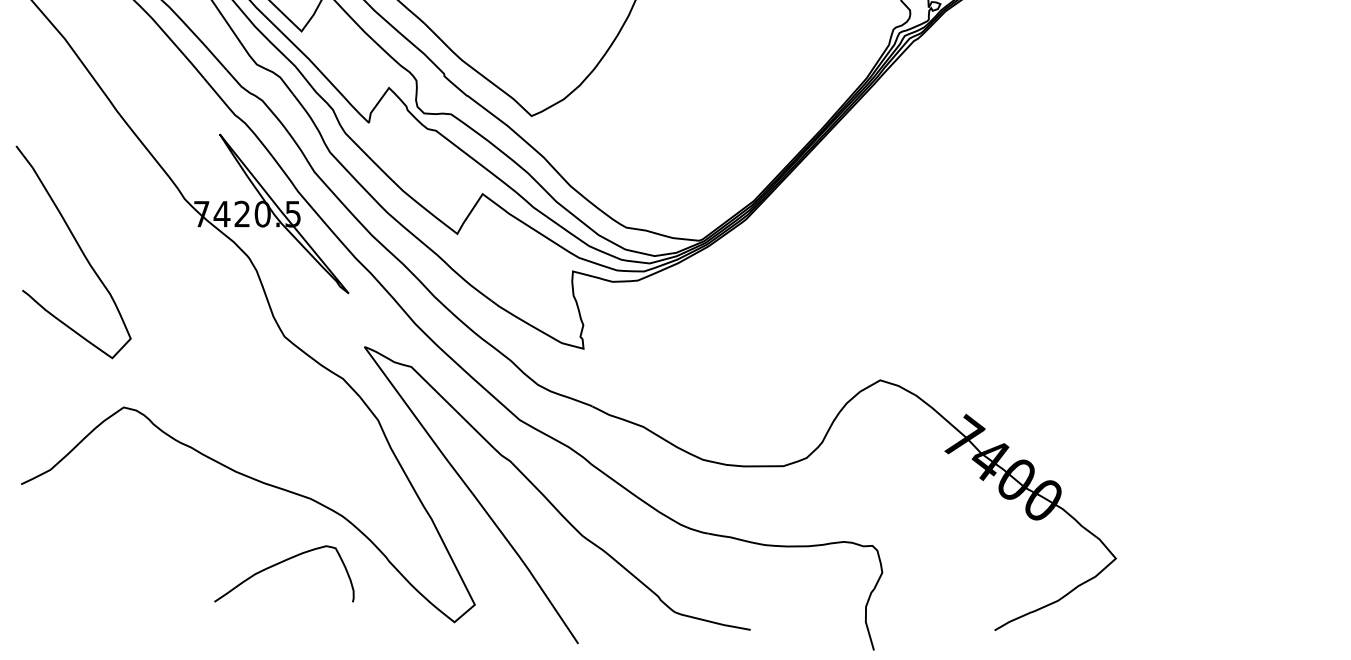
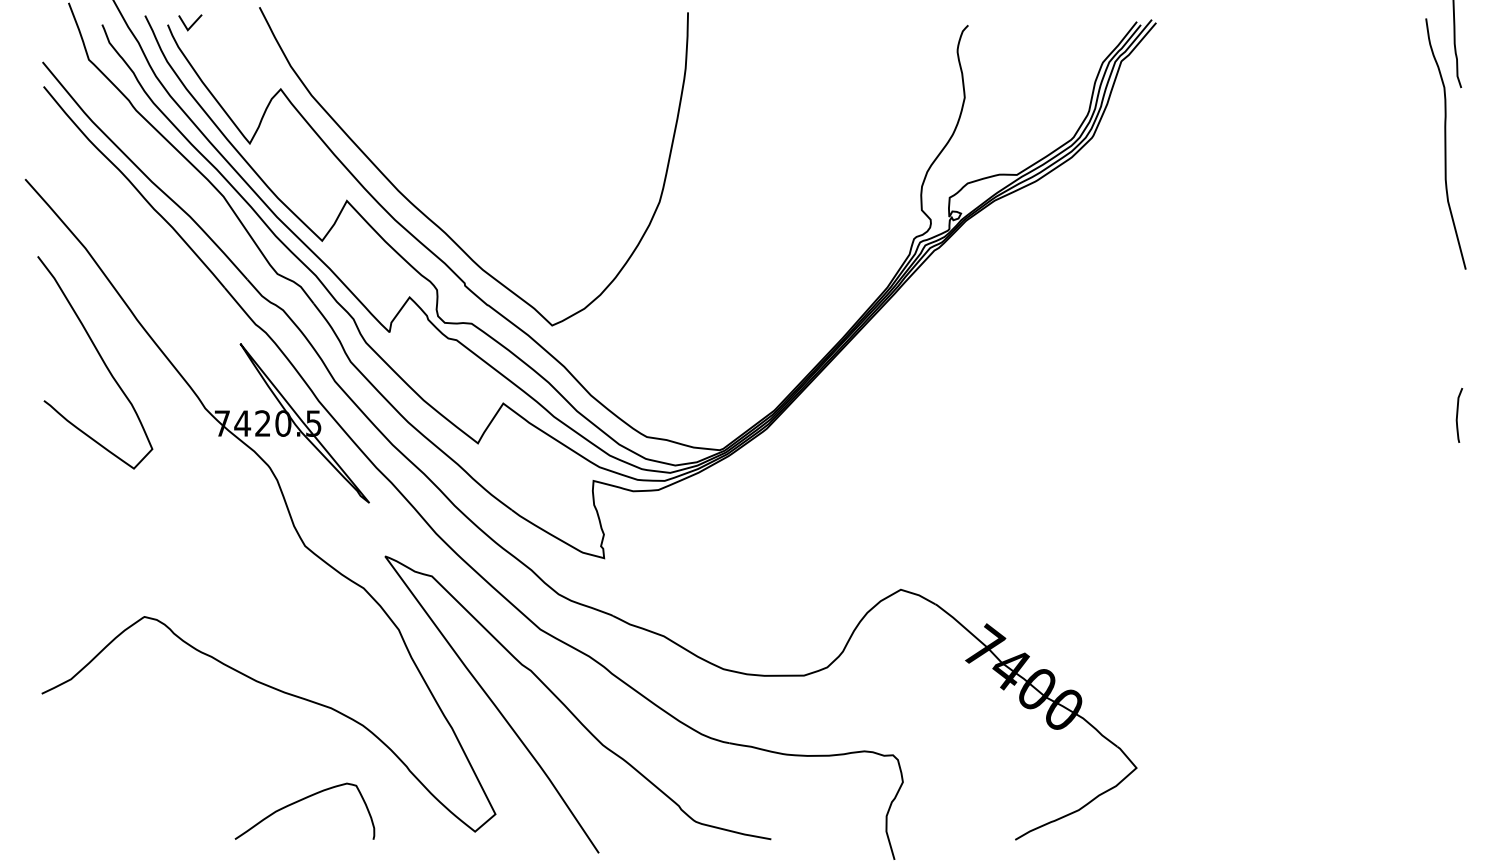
curve: (79, 250) -> (101, 360), moved
curve: (279, 564) -> (300, 801), moved

